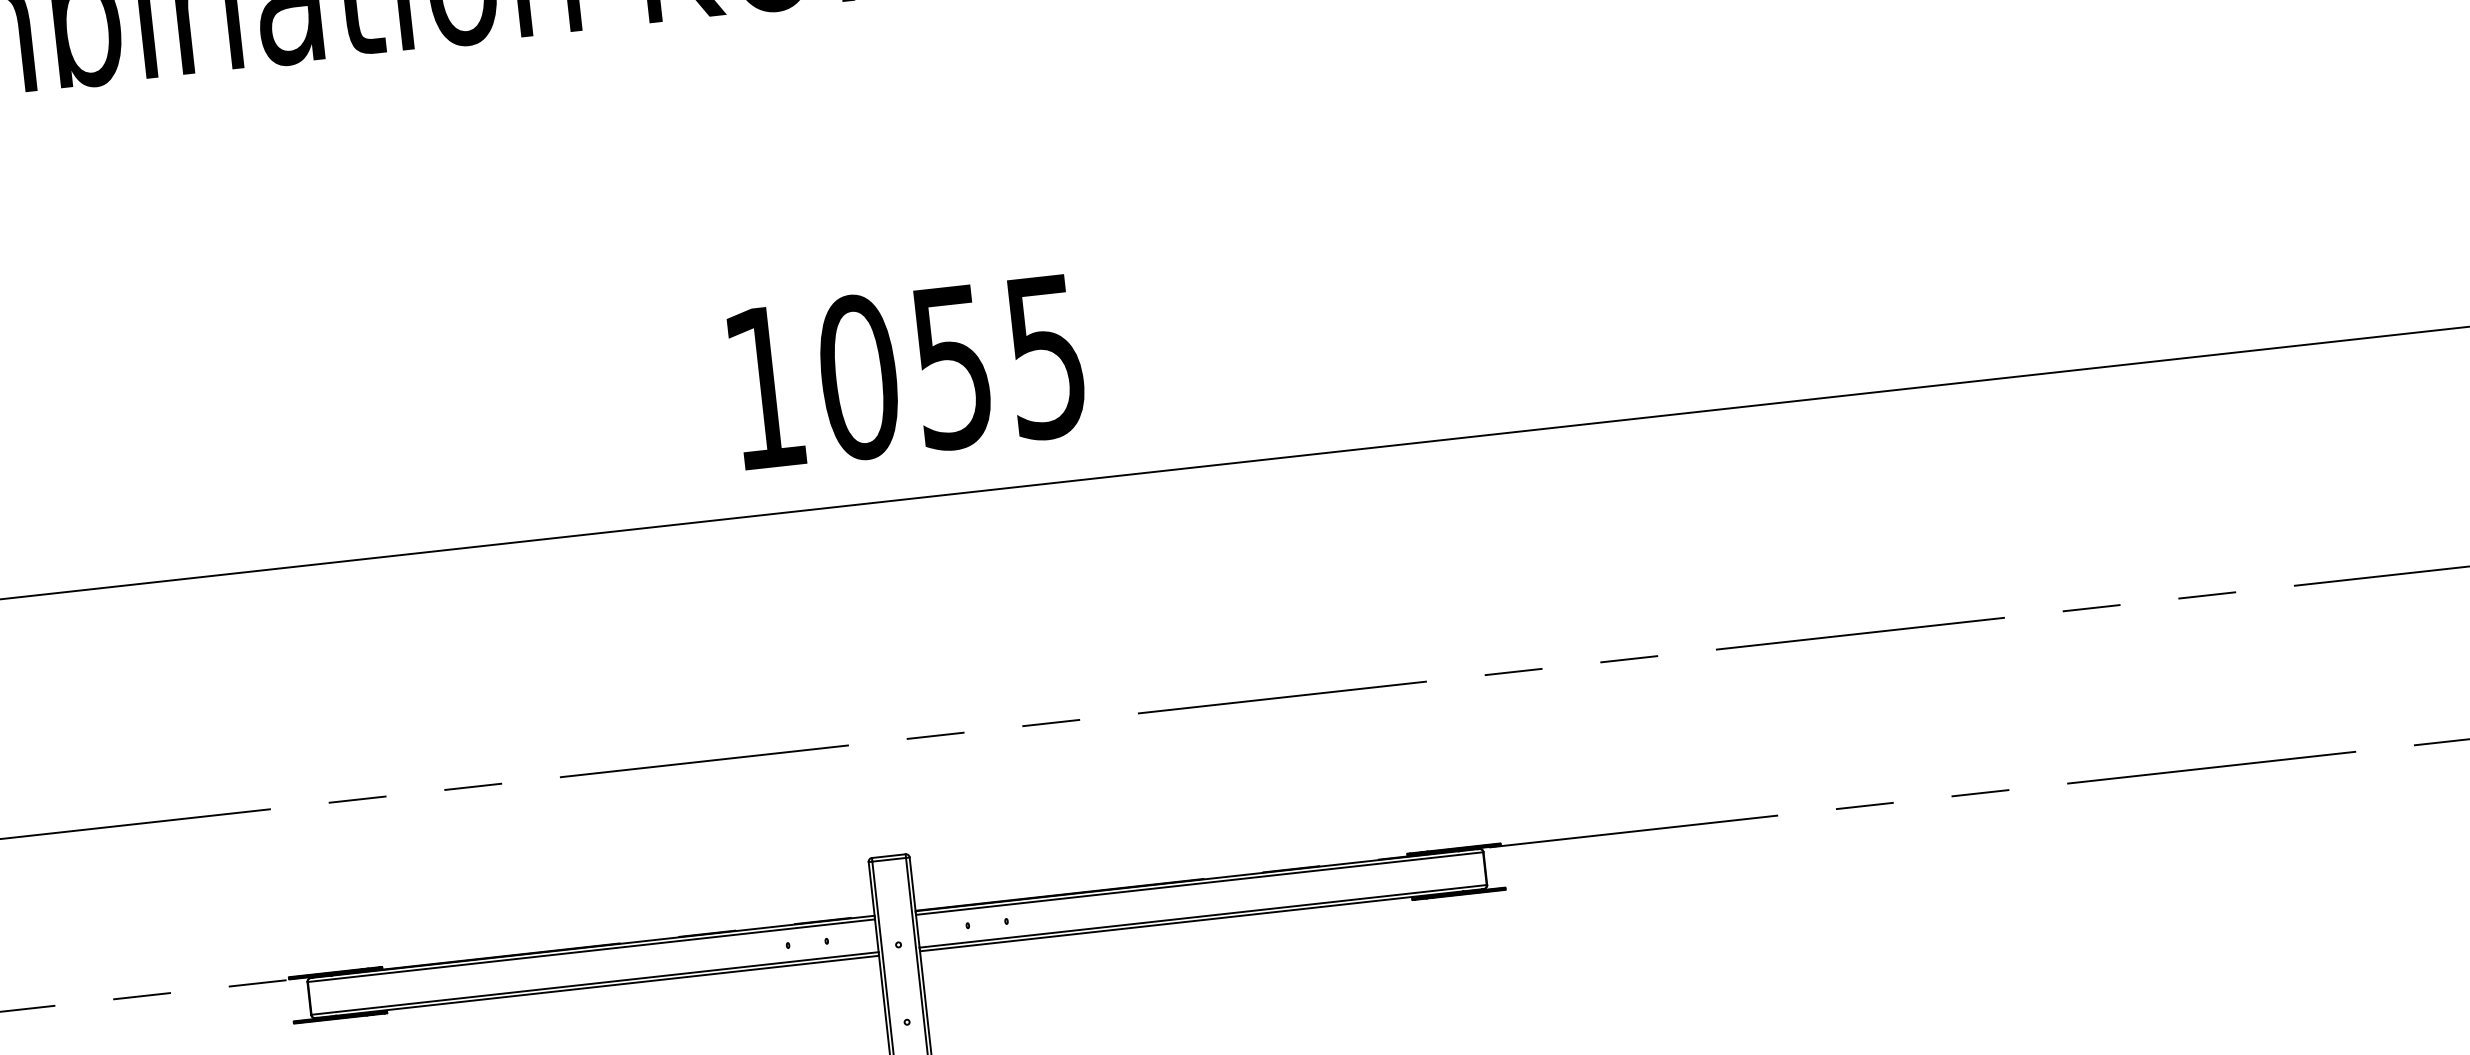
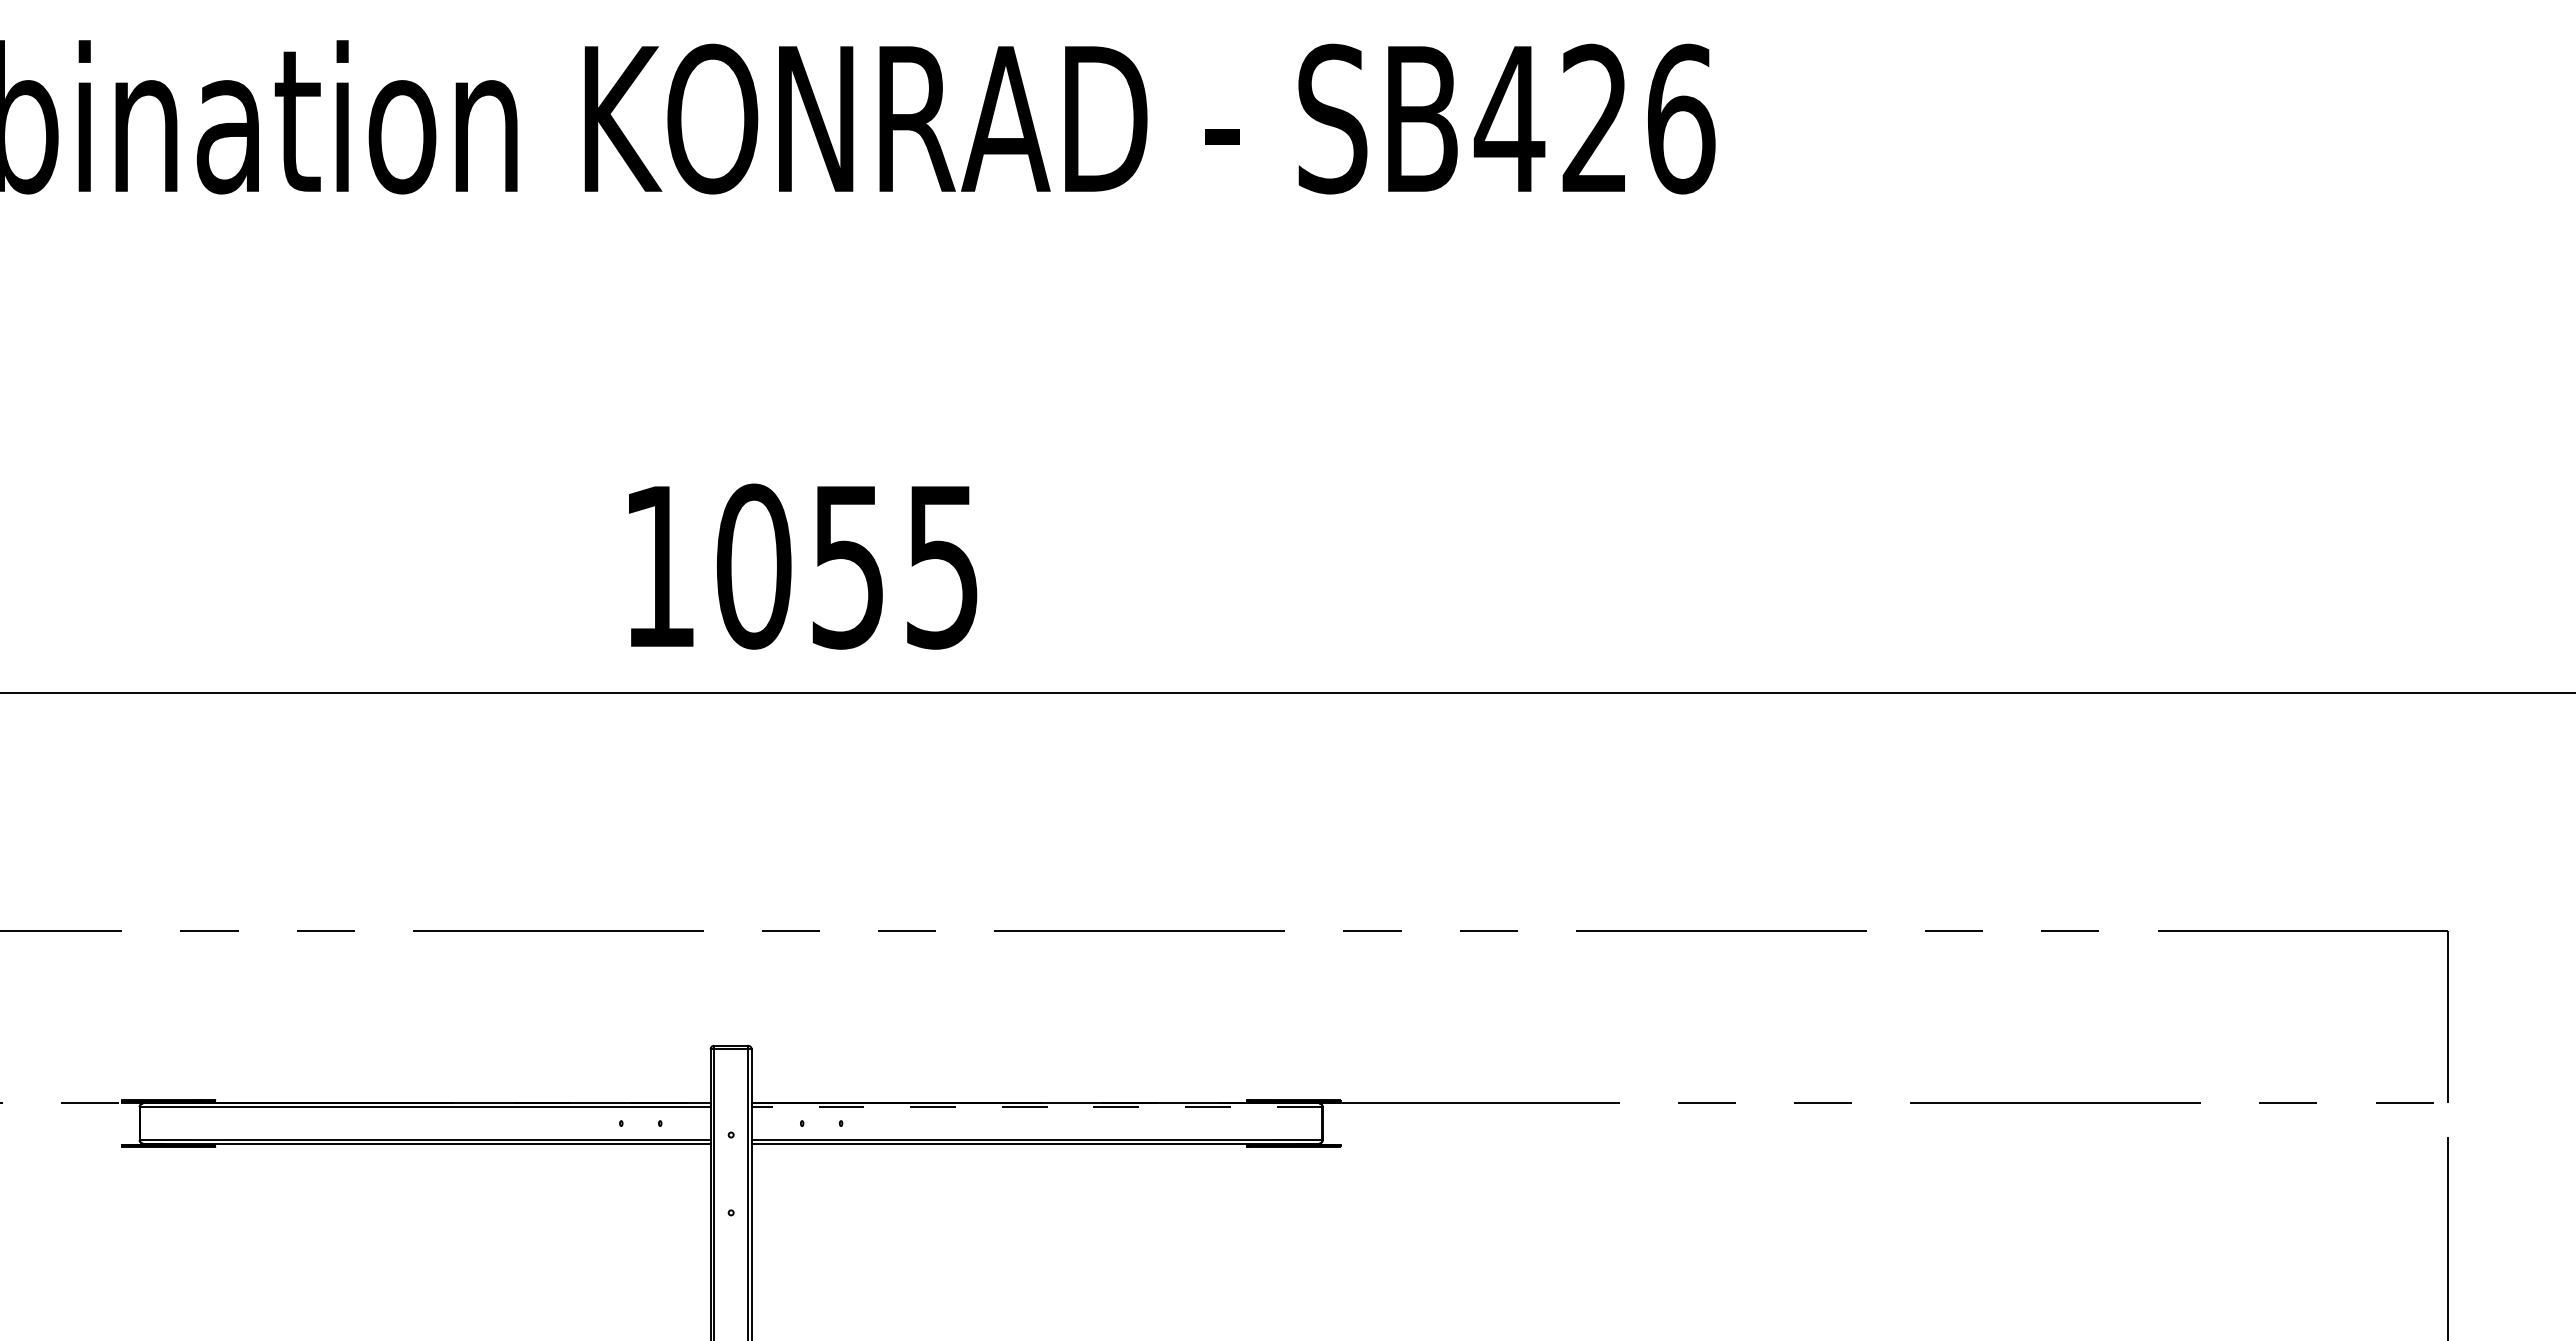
line: (1199, 884) -> (1036, 1107), solid -> dashed

